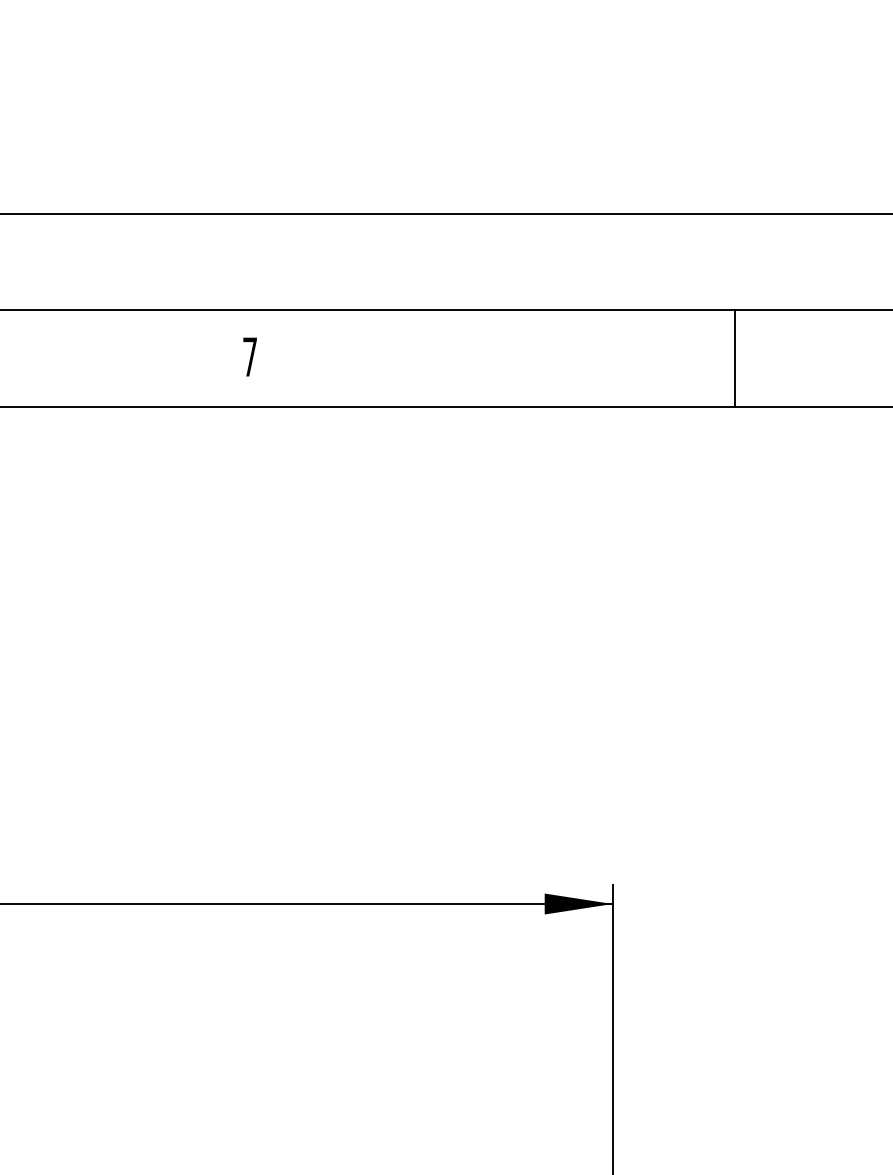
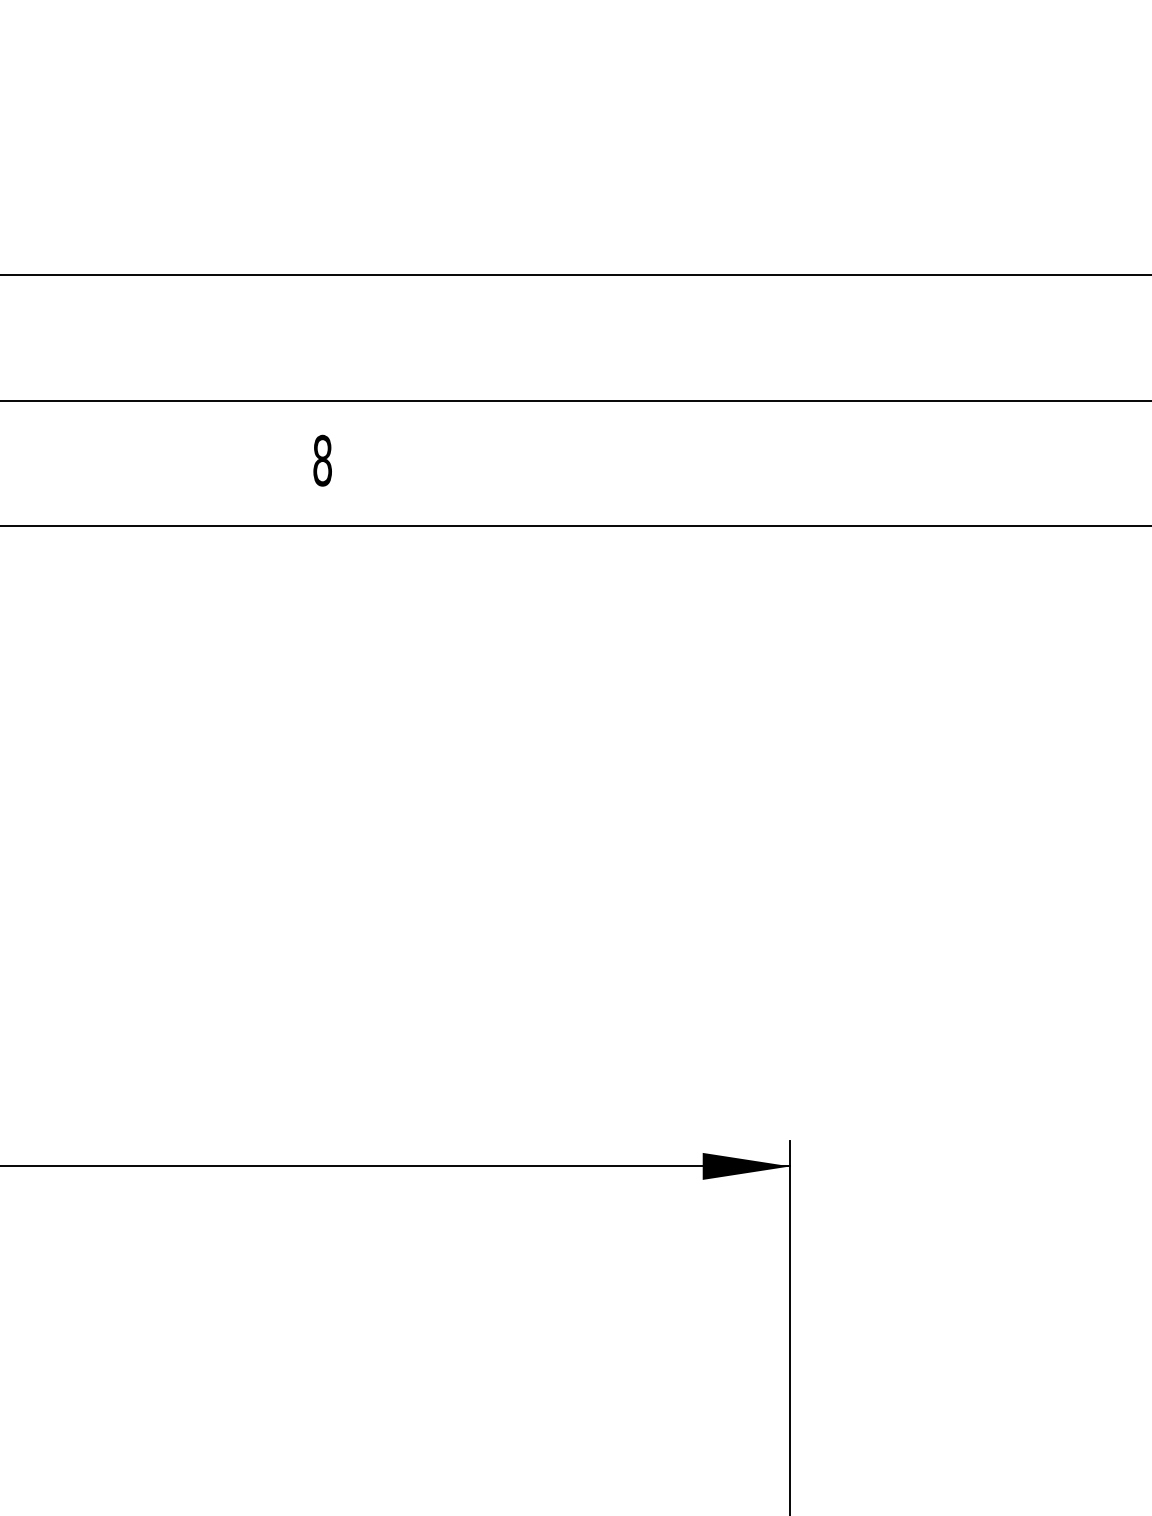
text: (250, 357) -> (323, 461), 7 -> 8
line: (734, 358) -> (947, 462), removed

